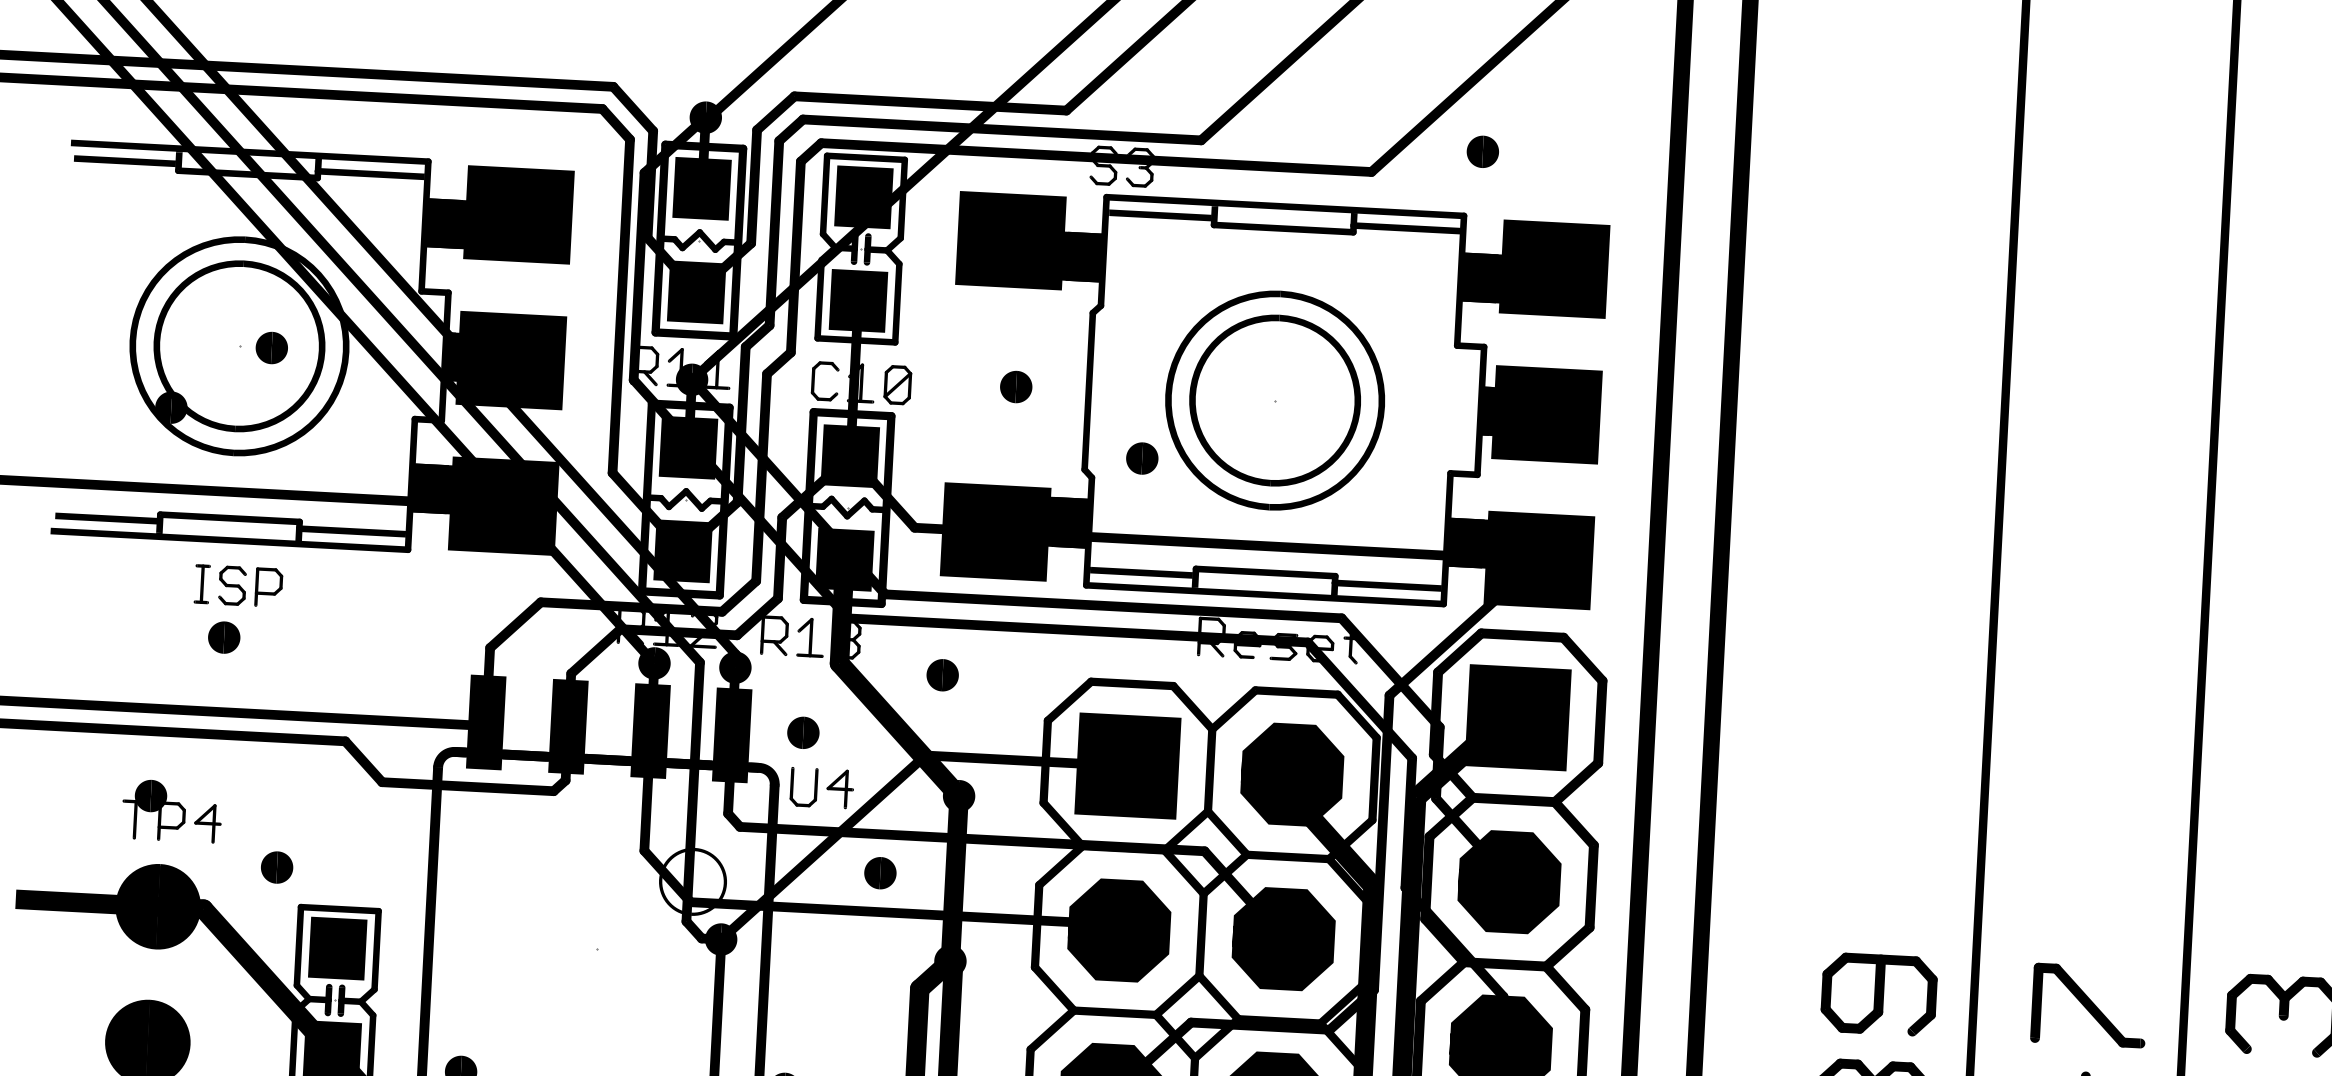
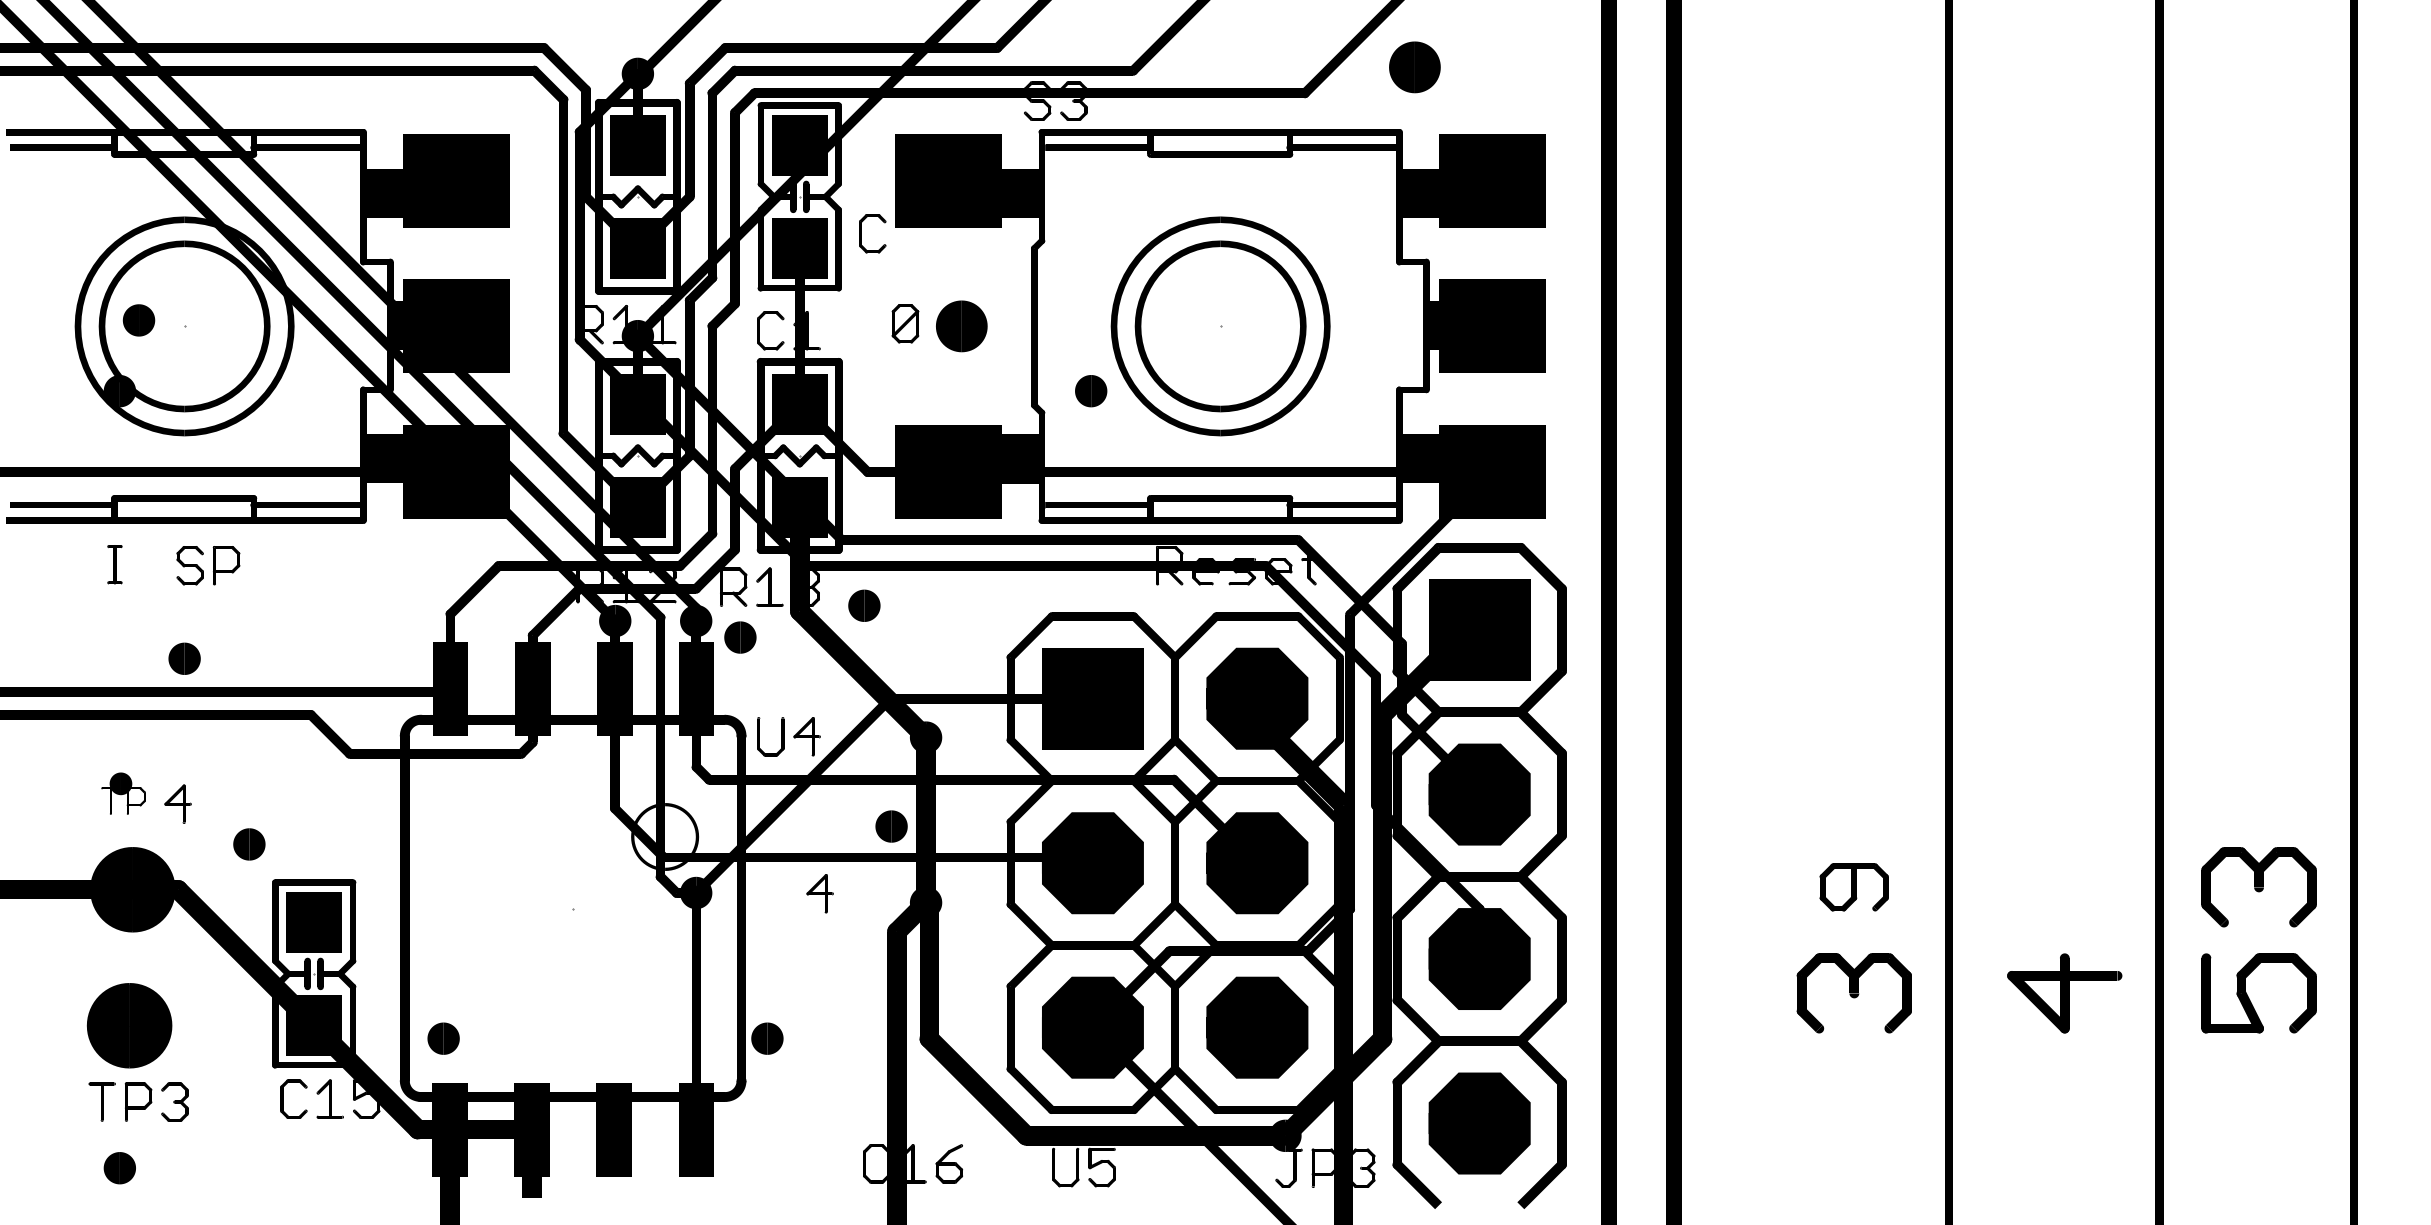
part: (1482, 151) -> (1414, 67), size x1.6
part: (920, 288) -> (861, 233), added
part: (271, 348) -> (138, 320), moved
part: (897, 384) -> (905, 323), moved
part: (1016, 387) -> (961, 326), size x1.6
part: (201, 584) -> (114, 564), moved
part: (224, 637) -> (184, 658), moved
part: (942, 674) -> (864, 605), moved
part: (803, 732) -> (740, 637), moved
part: (153, 810) -> (123, 793), size x0.7
part: (880, 873) -> (891, 826), moved
part: (844, 946) -> (819, 893), added
part: (1878, 994) -> (1853, 887), size x0.6
part: (2089, 1005) -> (2064, 887), removed

